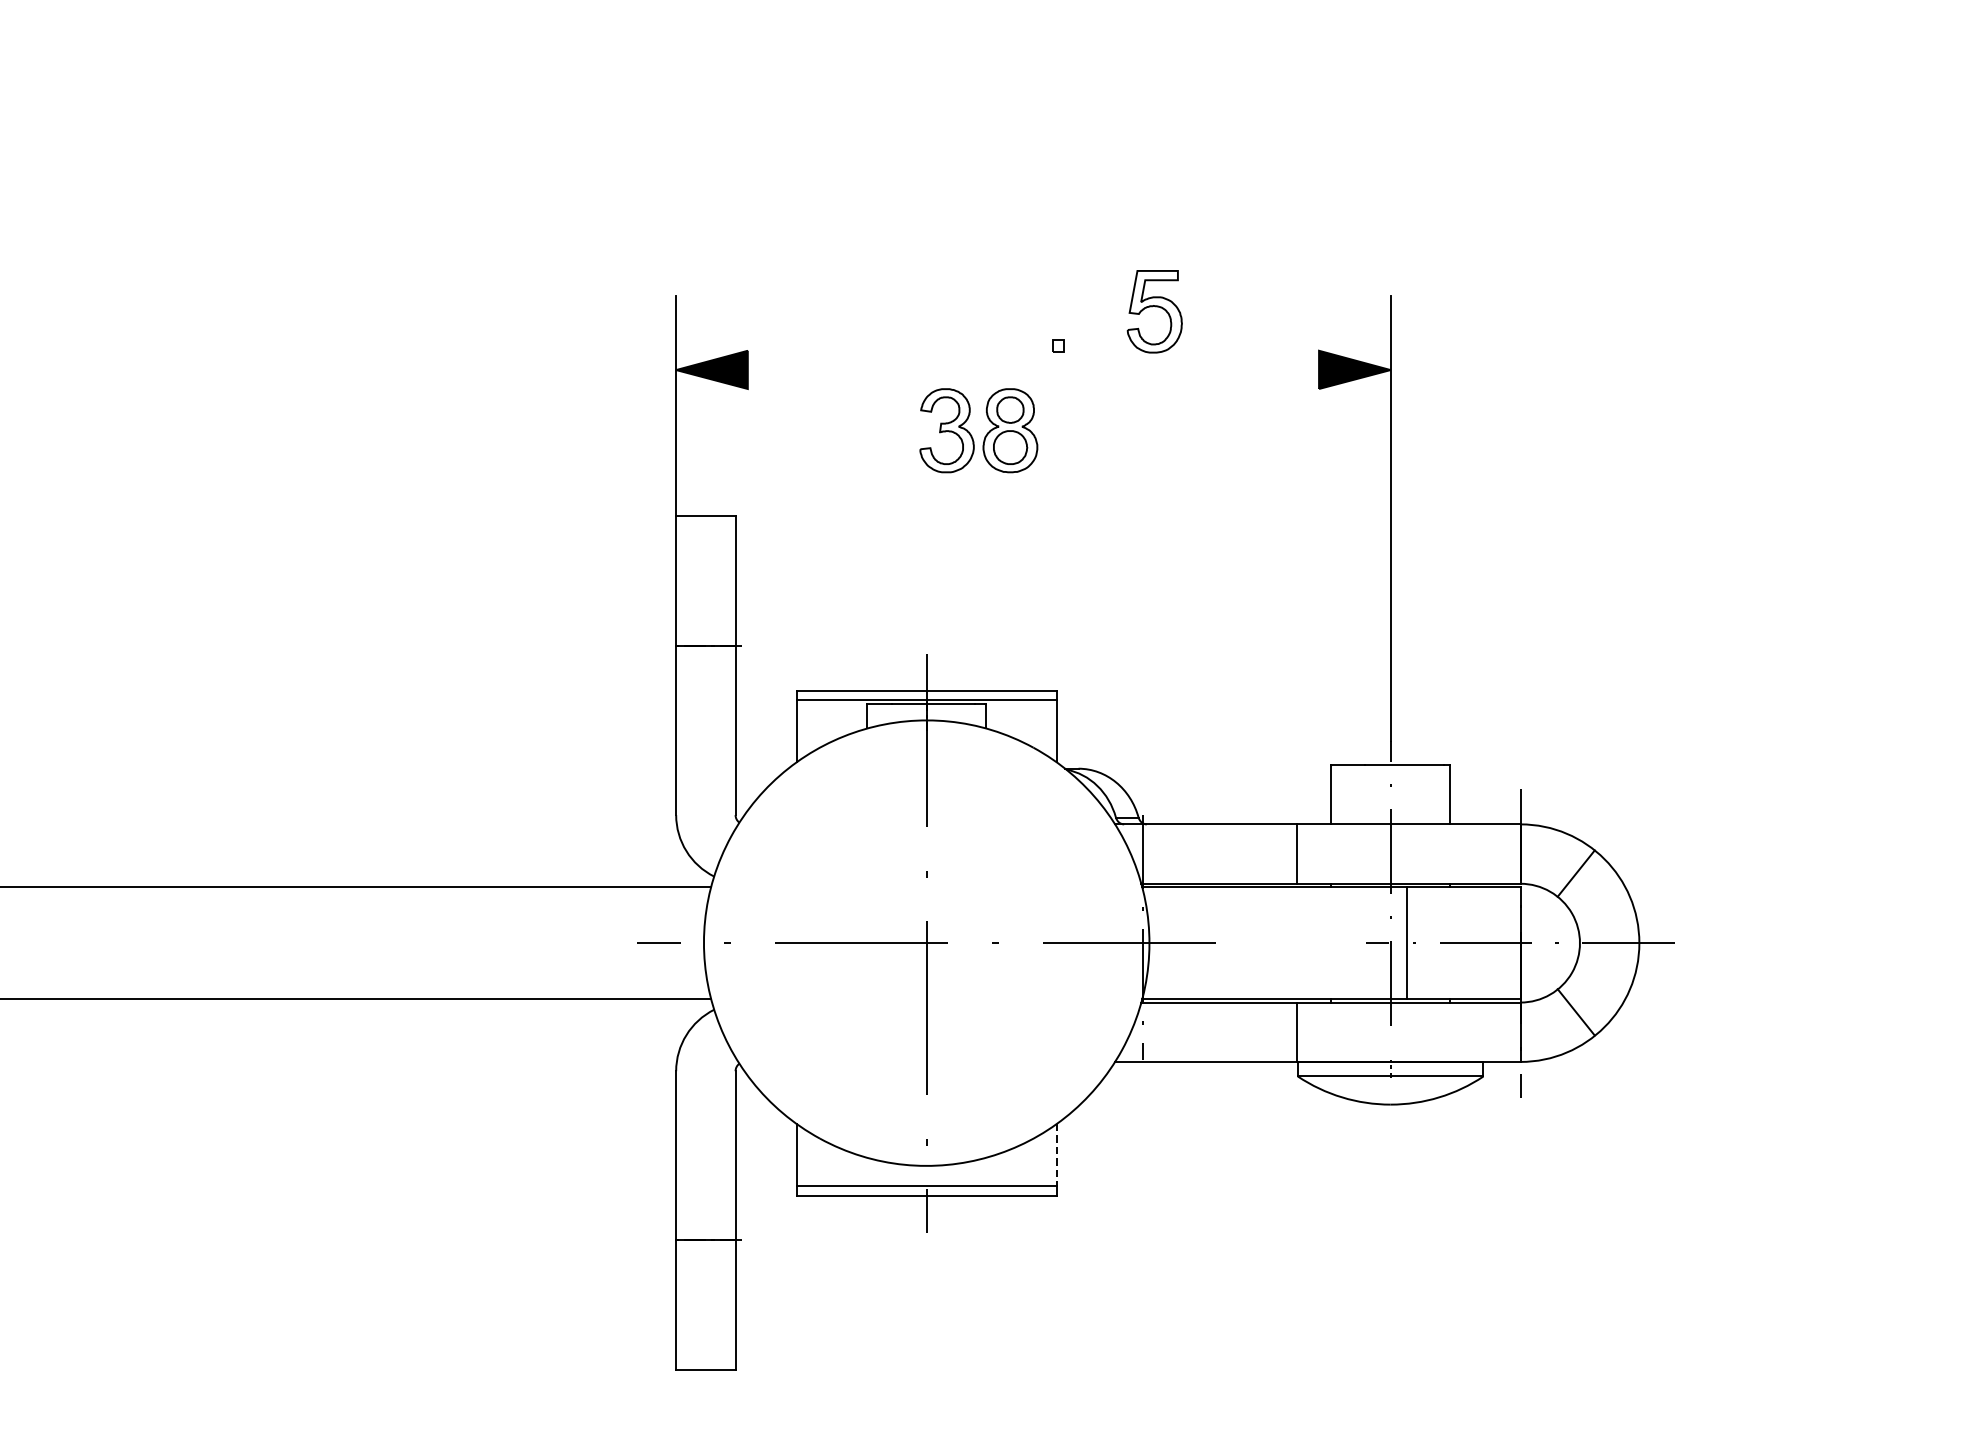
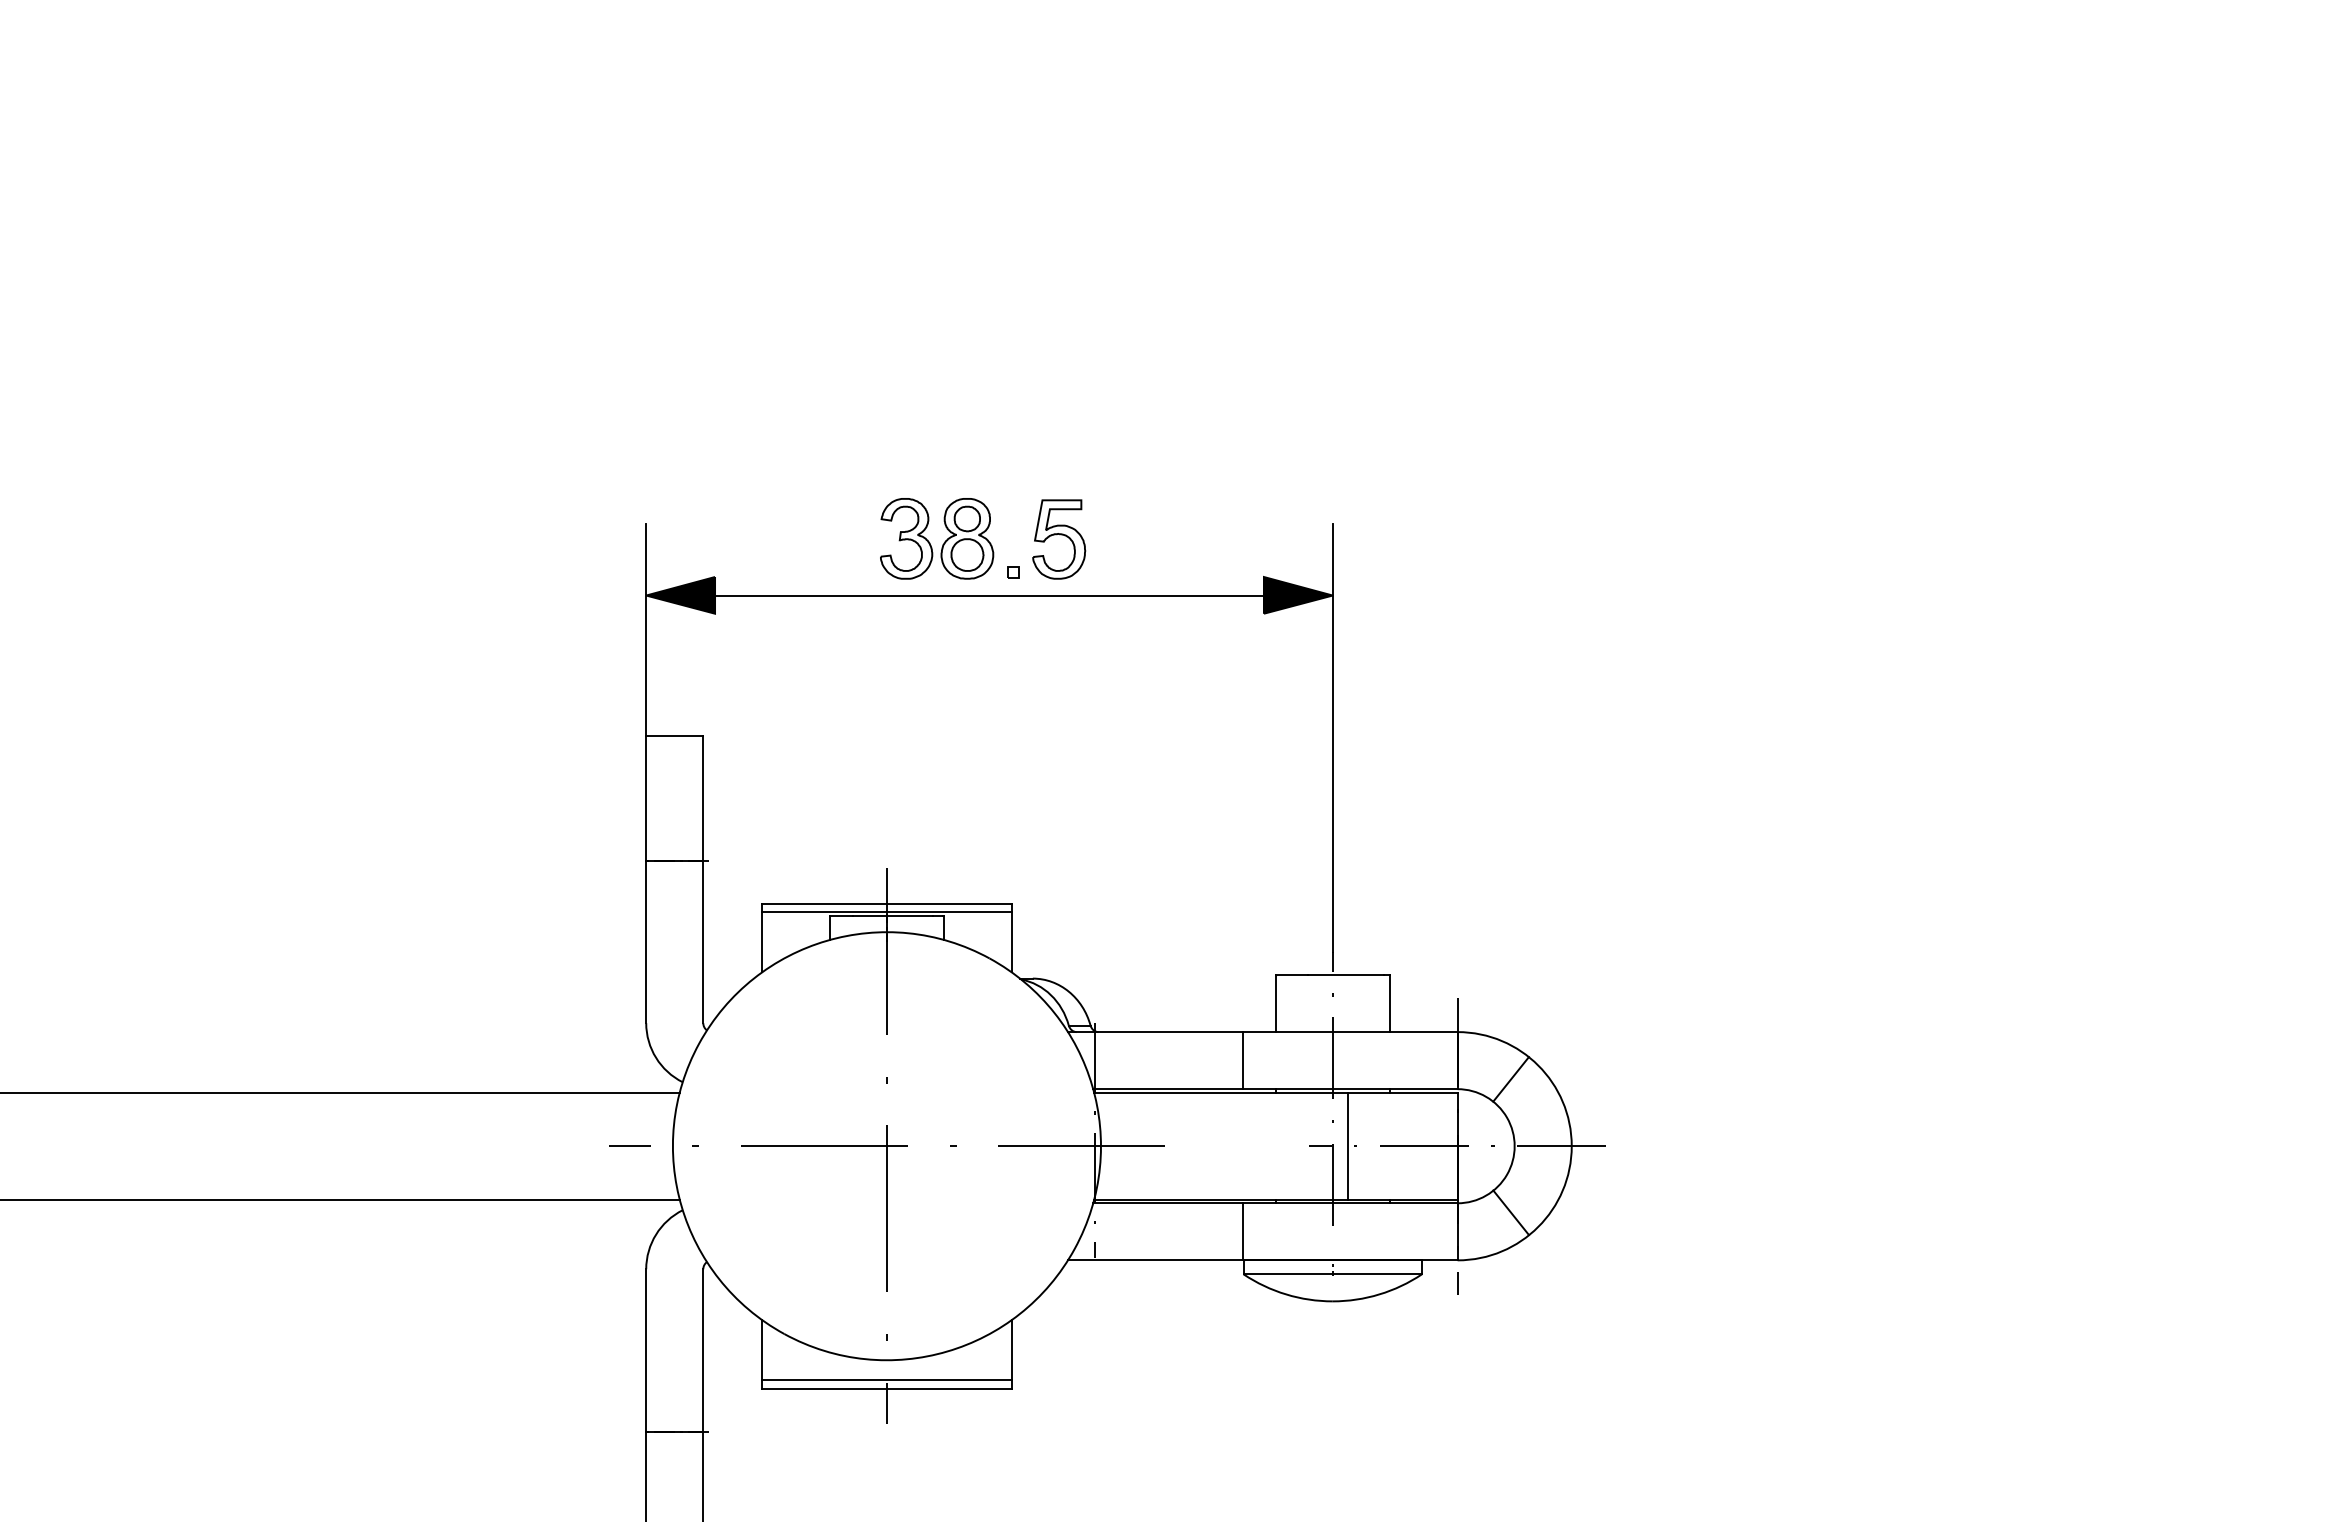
part: (1155, 311) -> (1059, 539), moved
line: (1033, 370) -> (989, 595), added
part: (986, 433) -> (944, 541), moved
line: (1056, 1154) -> (1011, 1349), dashed -> solid

